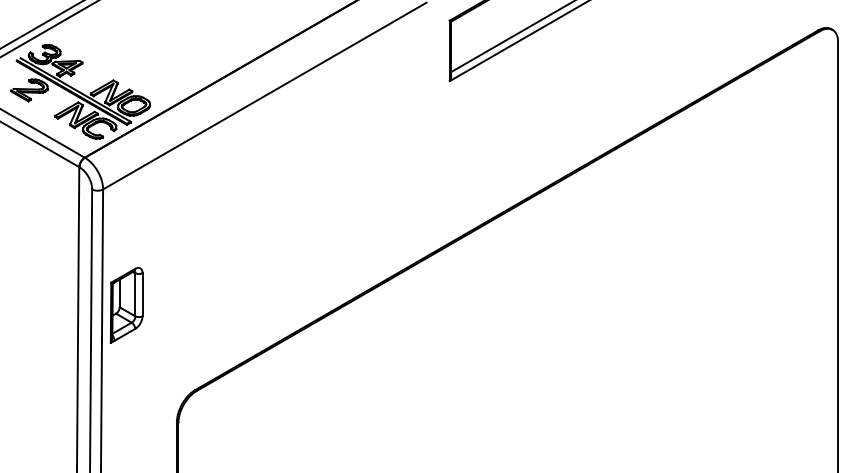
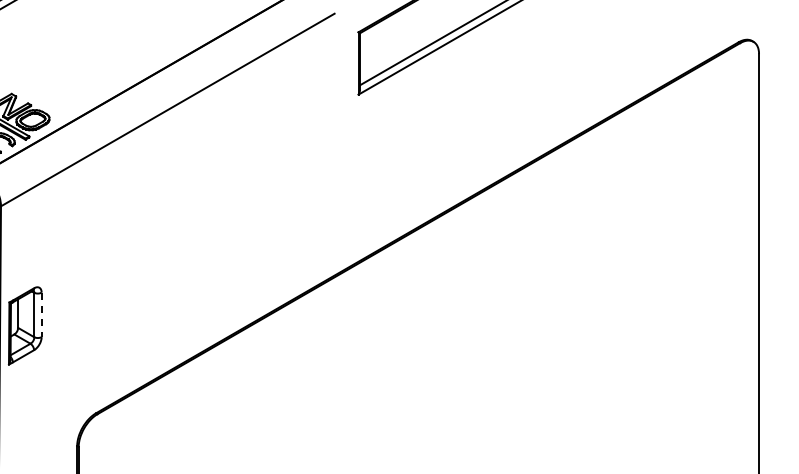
line: (142, 294) -> (41, 314), solid -> dashed

